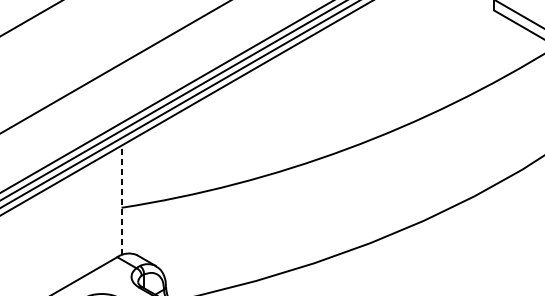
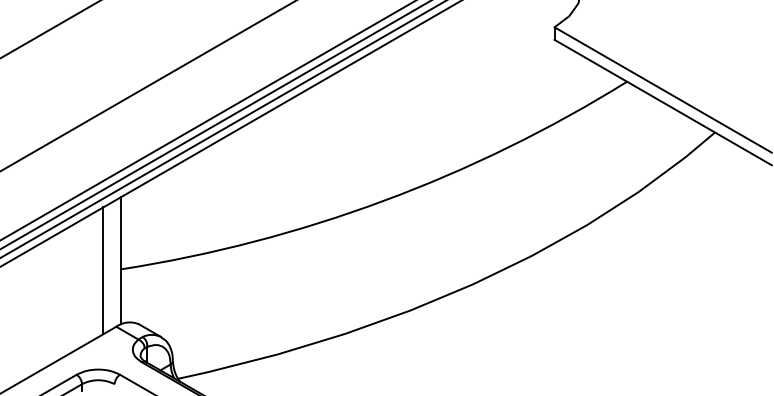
line: (121, 200) -> (121, 260), dashed -> solid
line: (106, 208) -> (103, 270), added

